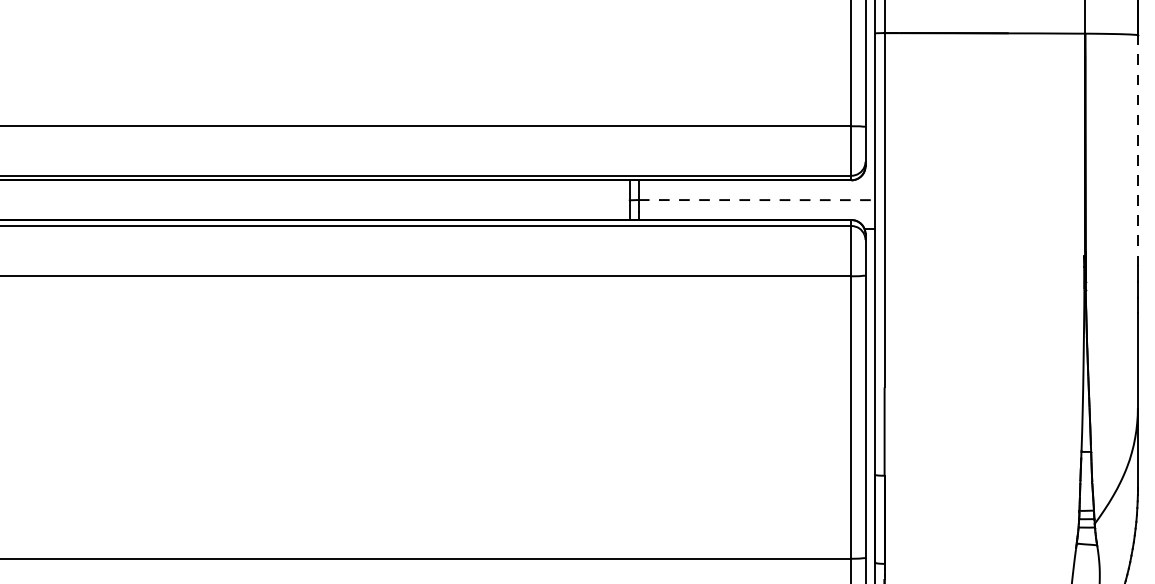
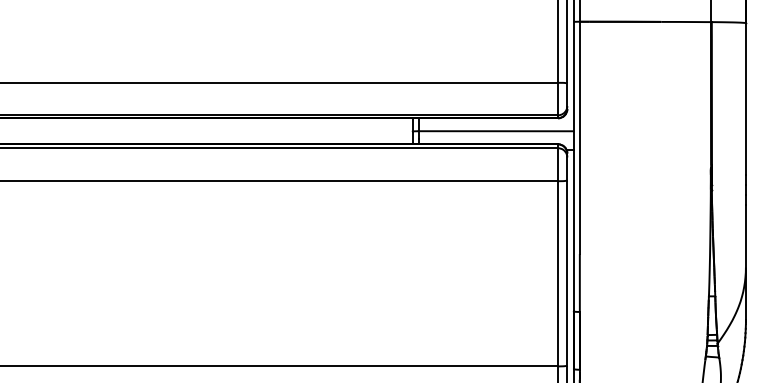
line: (1137, 150) -> (745, 98), dashed -> solid
line: (757, 200) -> (496, 131), dashed -> solid

